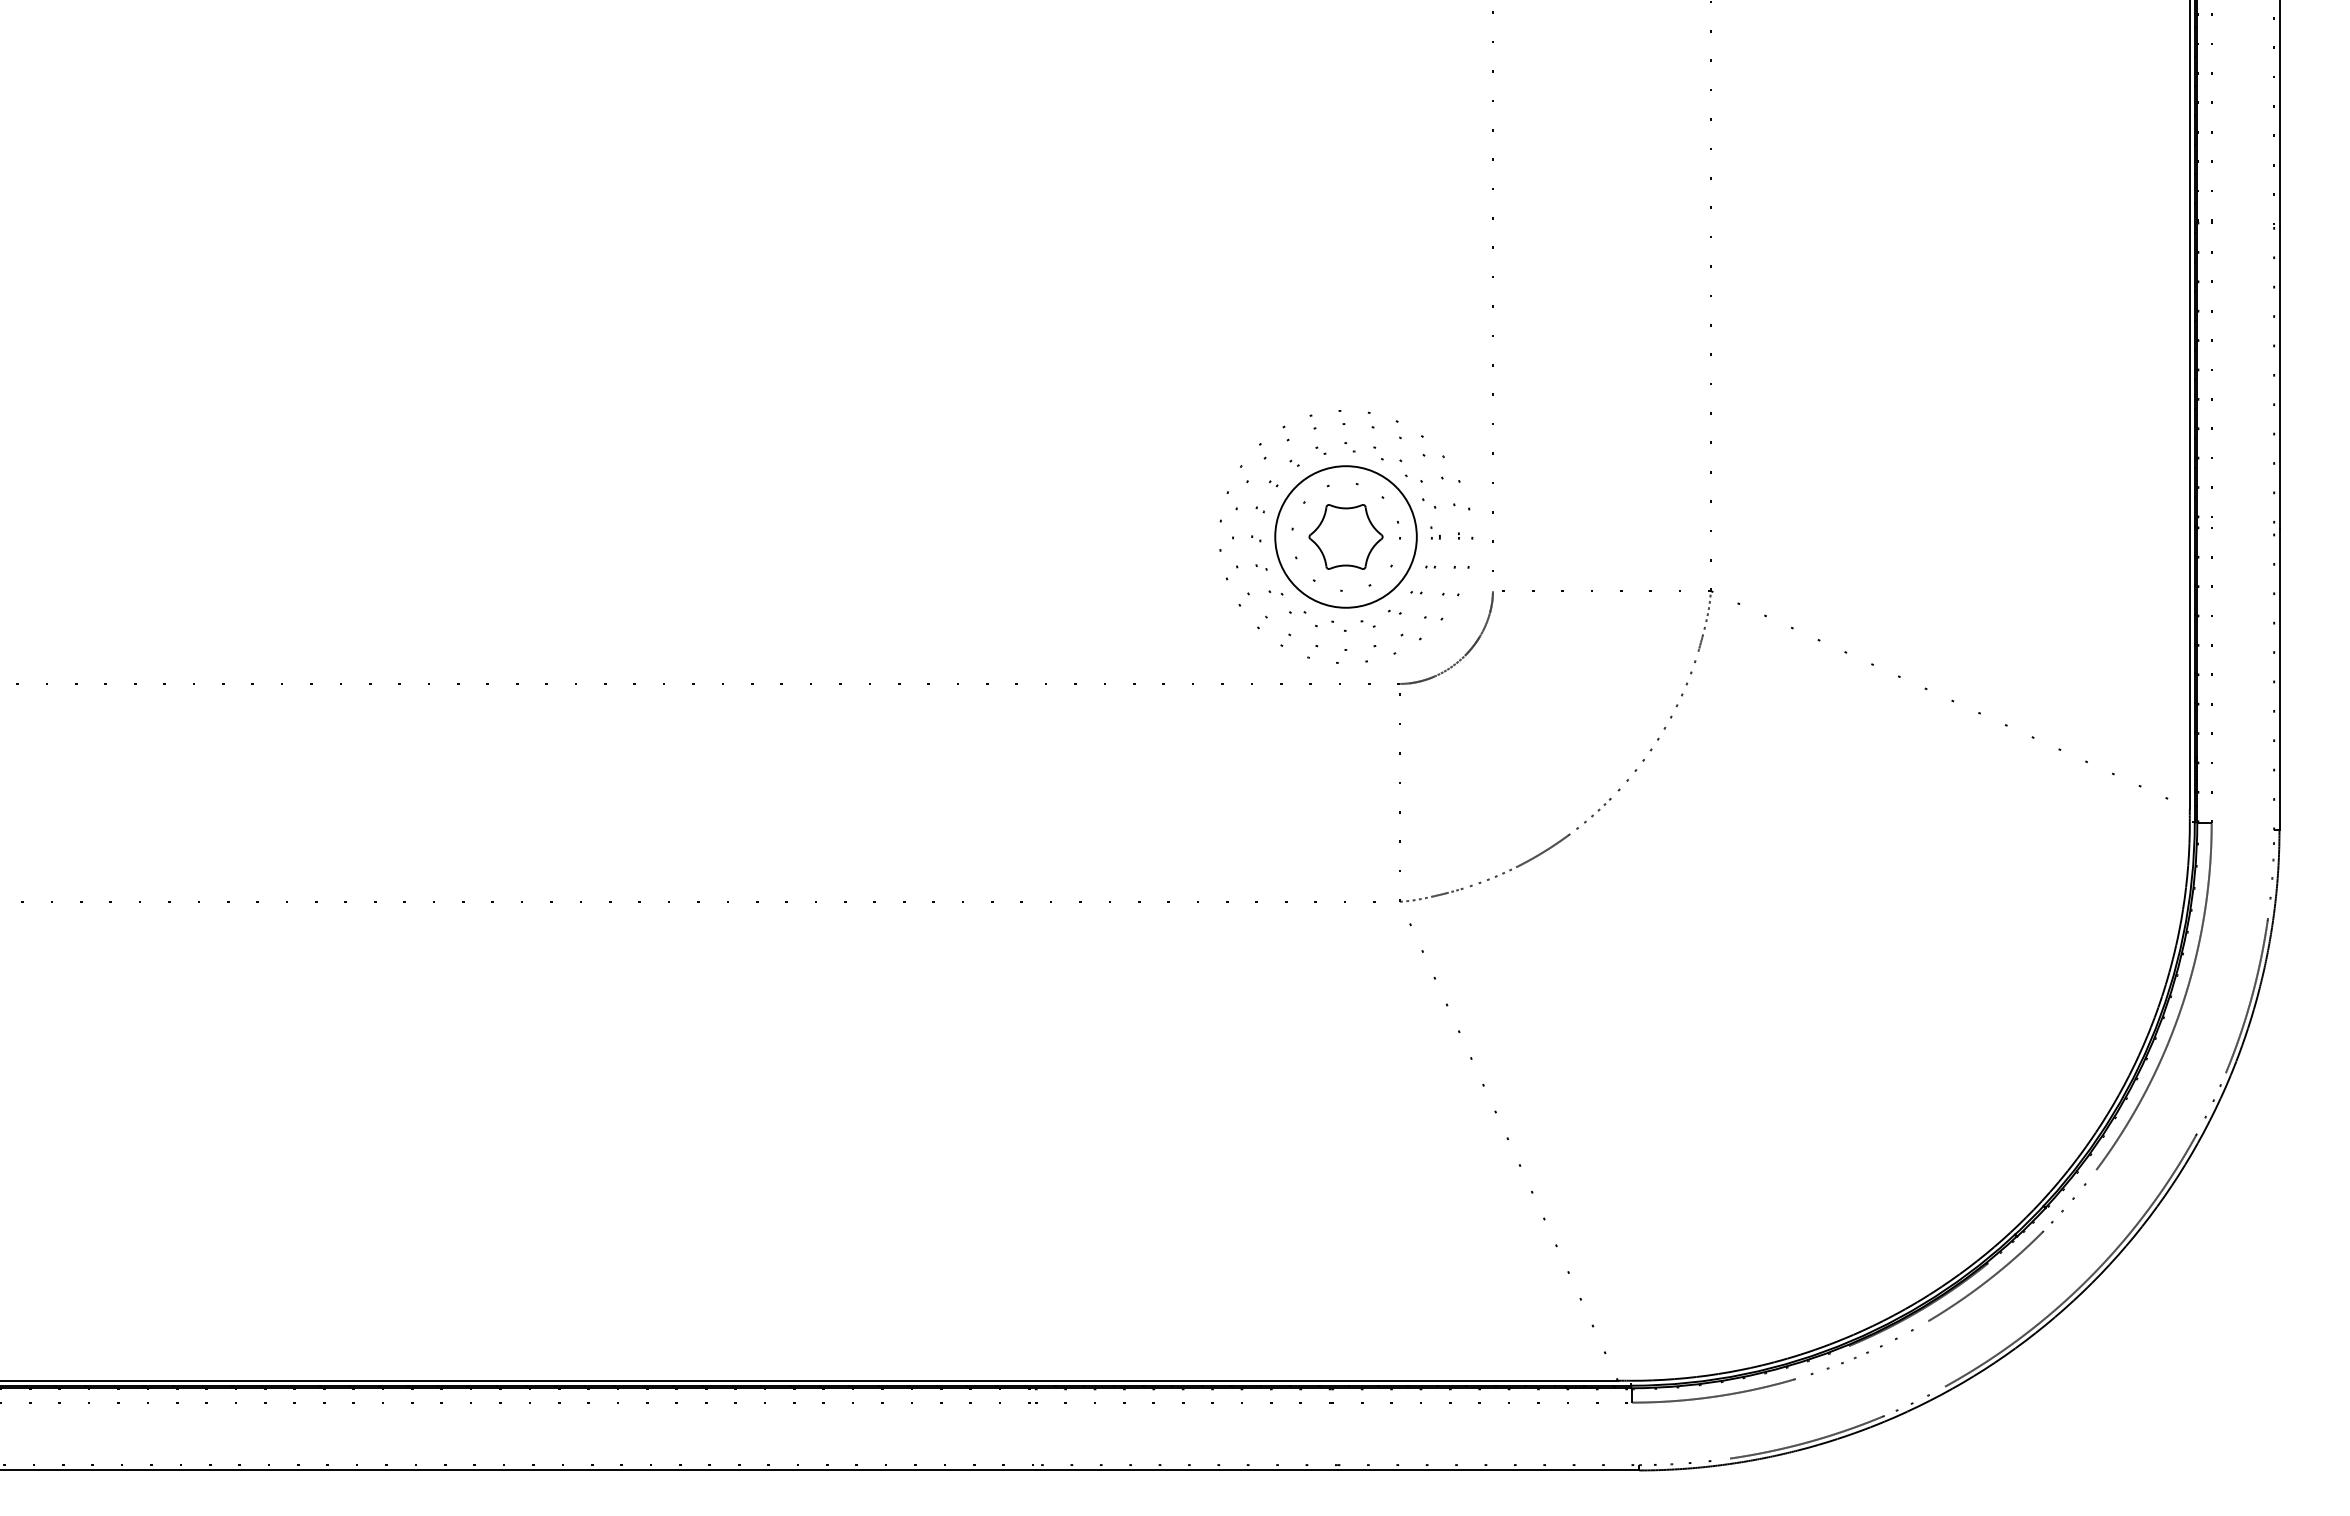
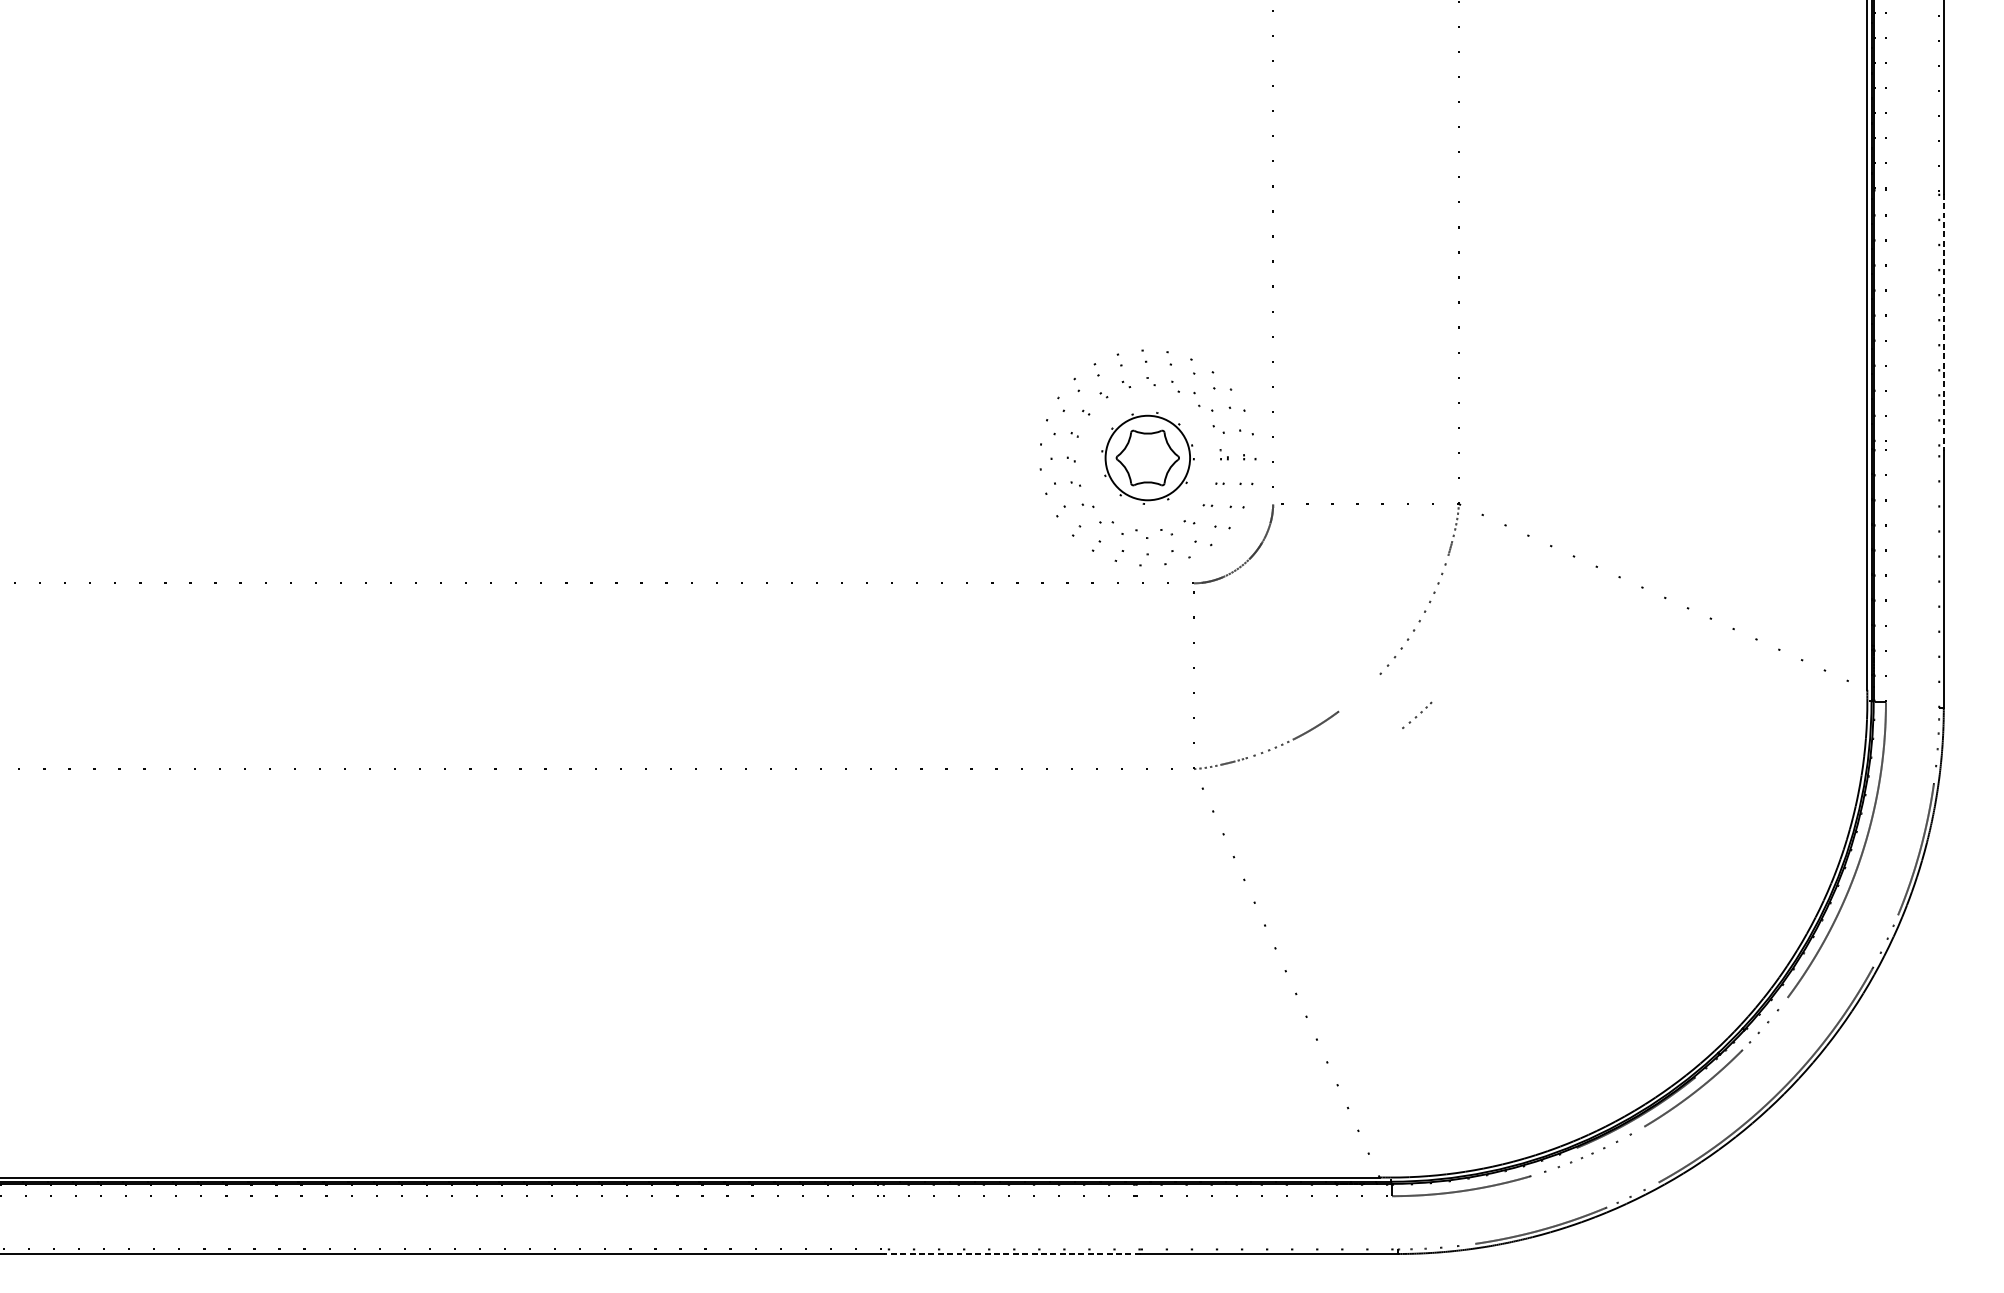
line: (2279, 377) -> (1943, 322), solid -> dashed
circle: (1345, 536) -> (1147, 457), size x0.7
part: (1593, 813) -> (1416, 715), moved
line: (1186, 1470) -> (1011, 1254), solid -> dashed

